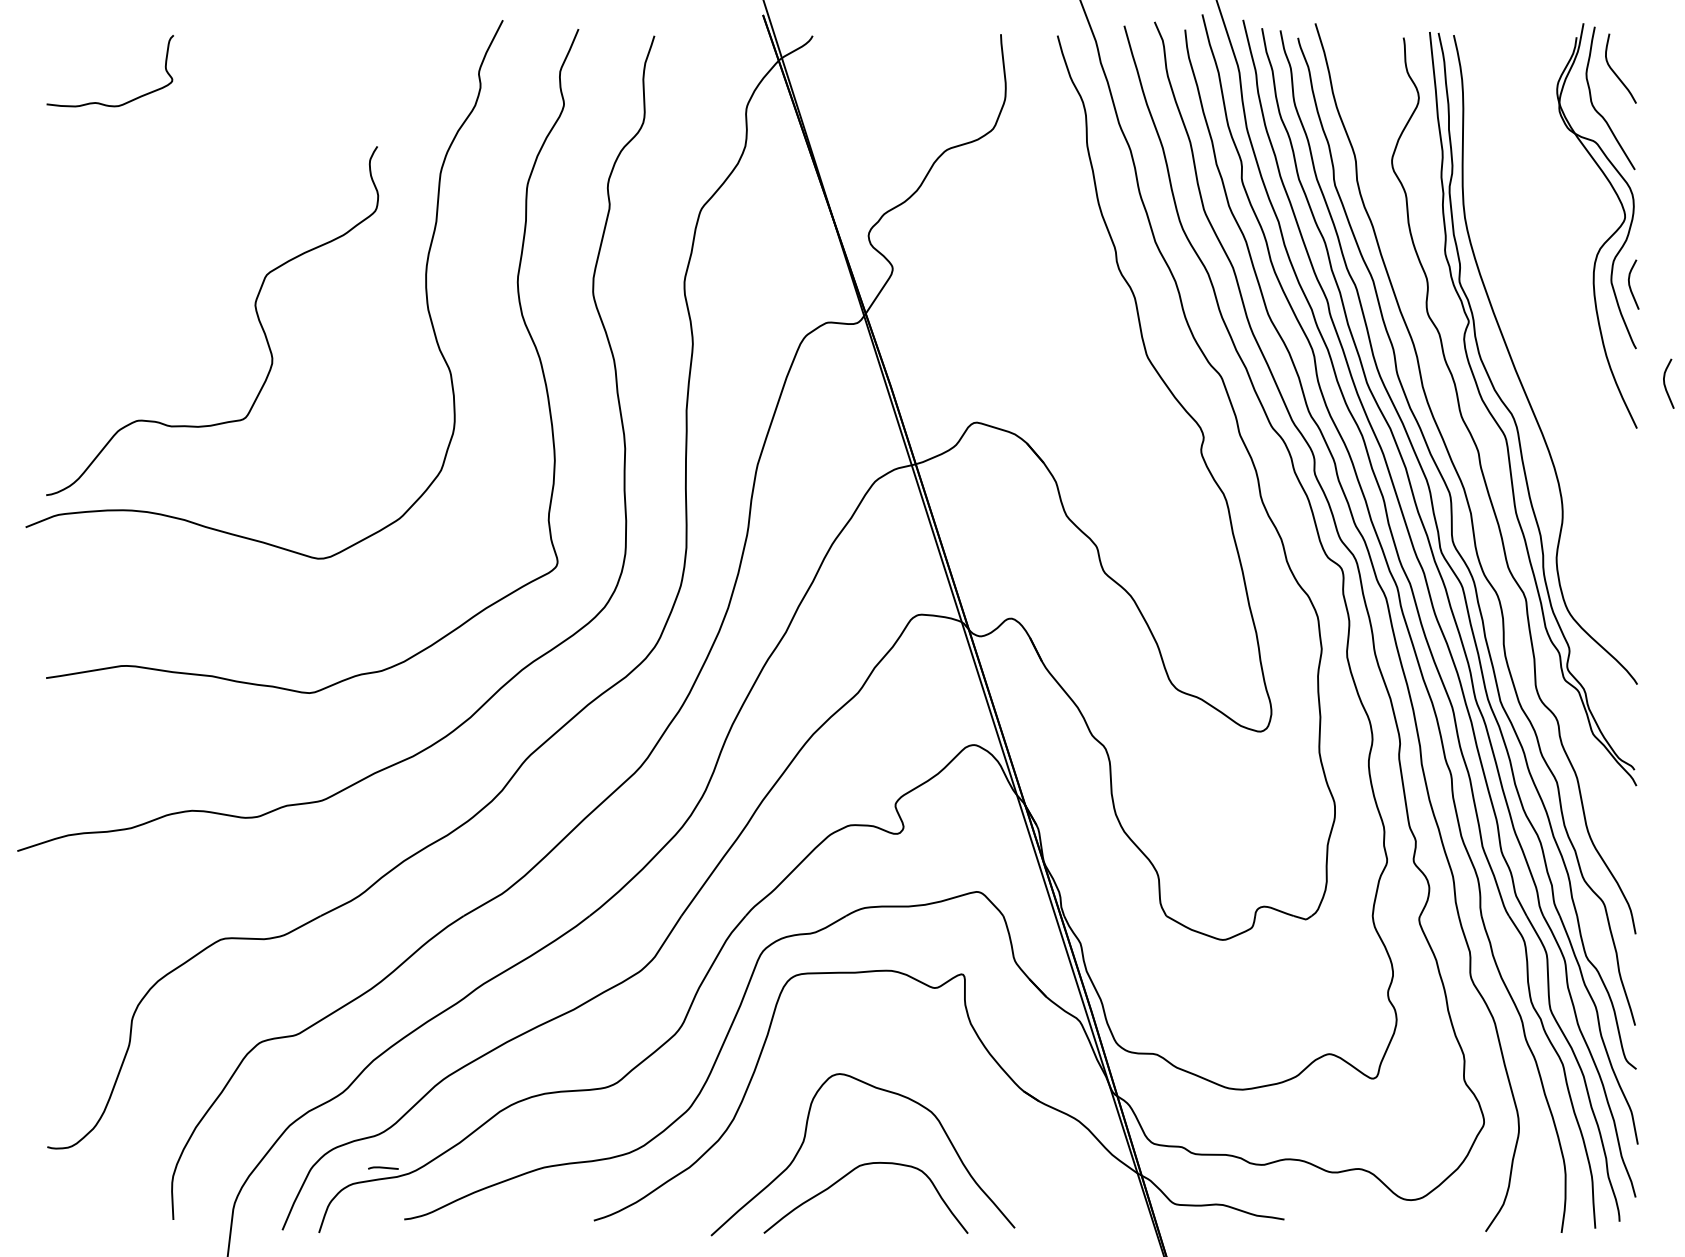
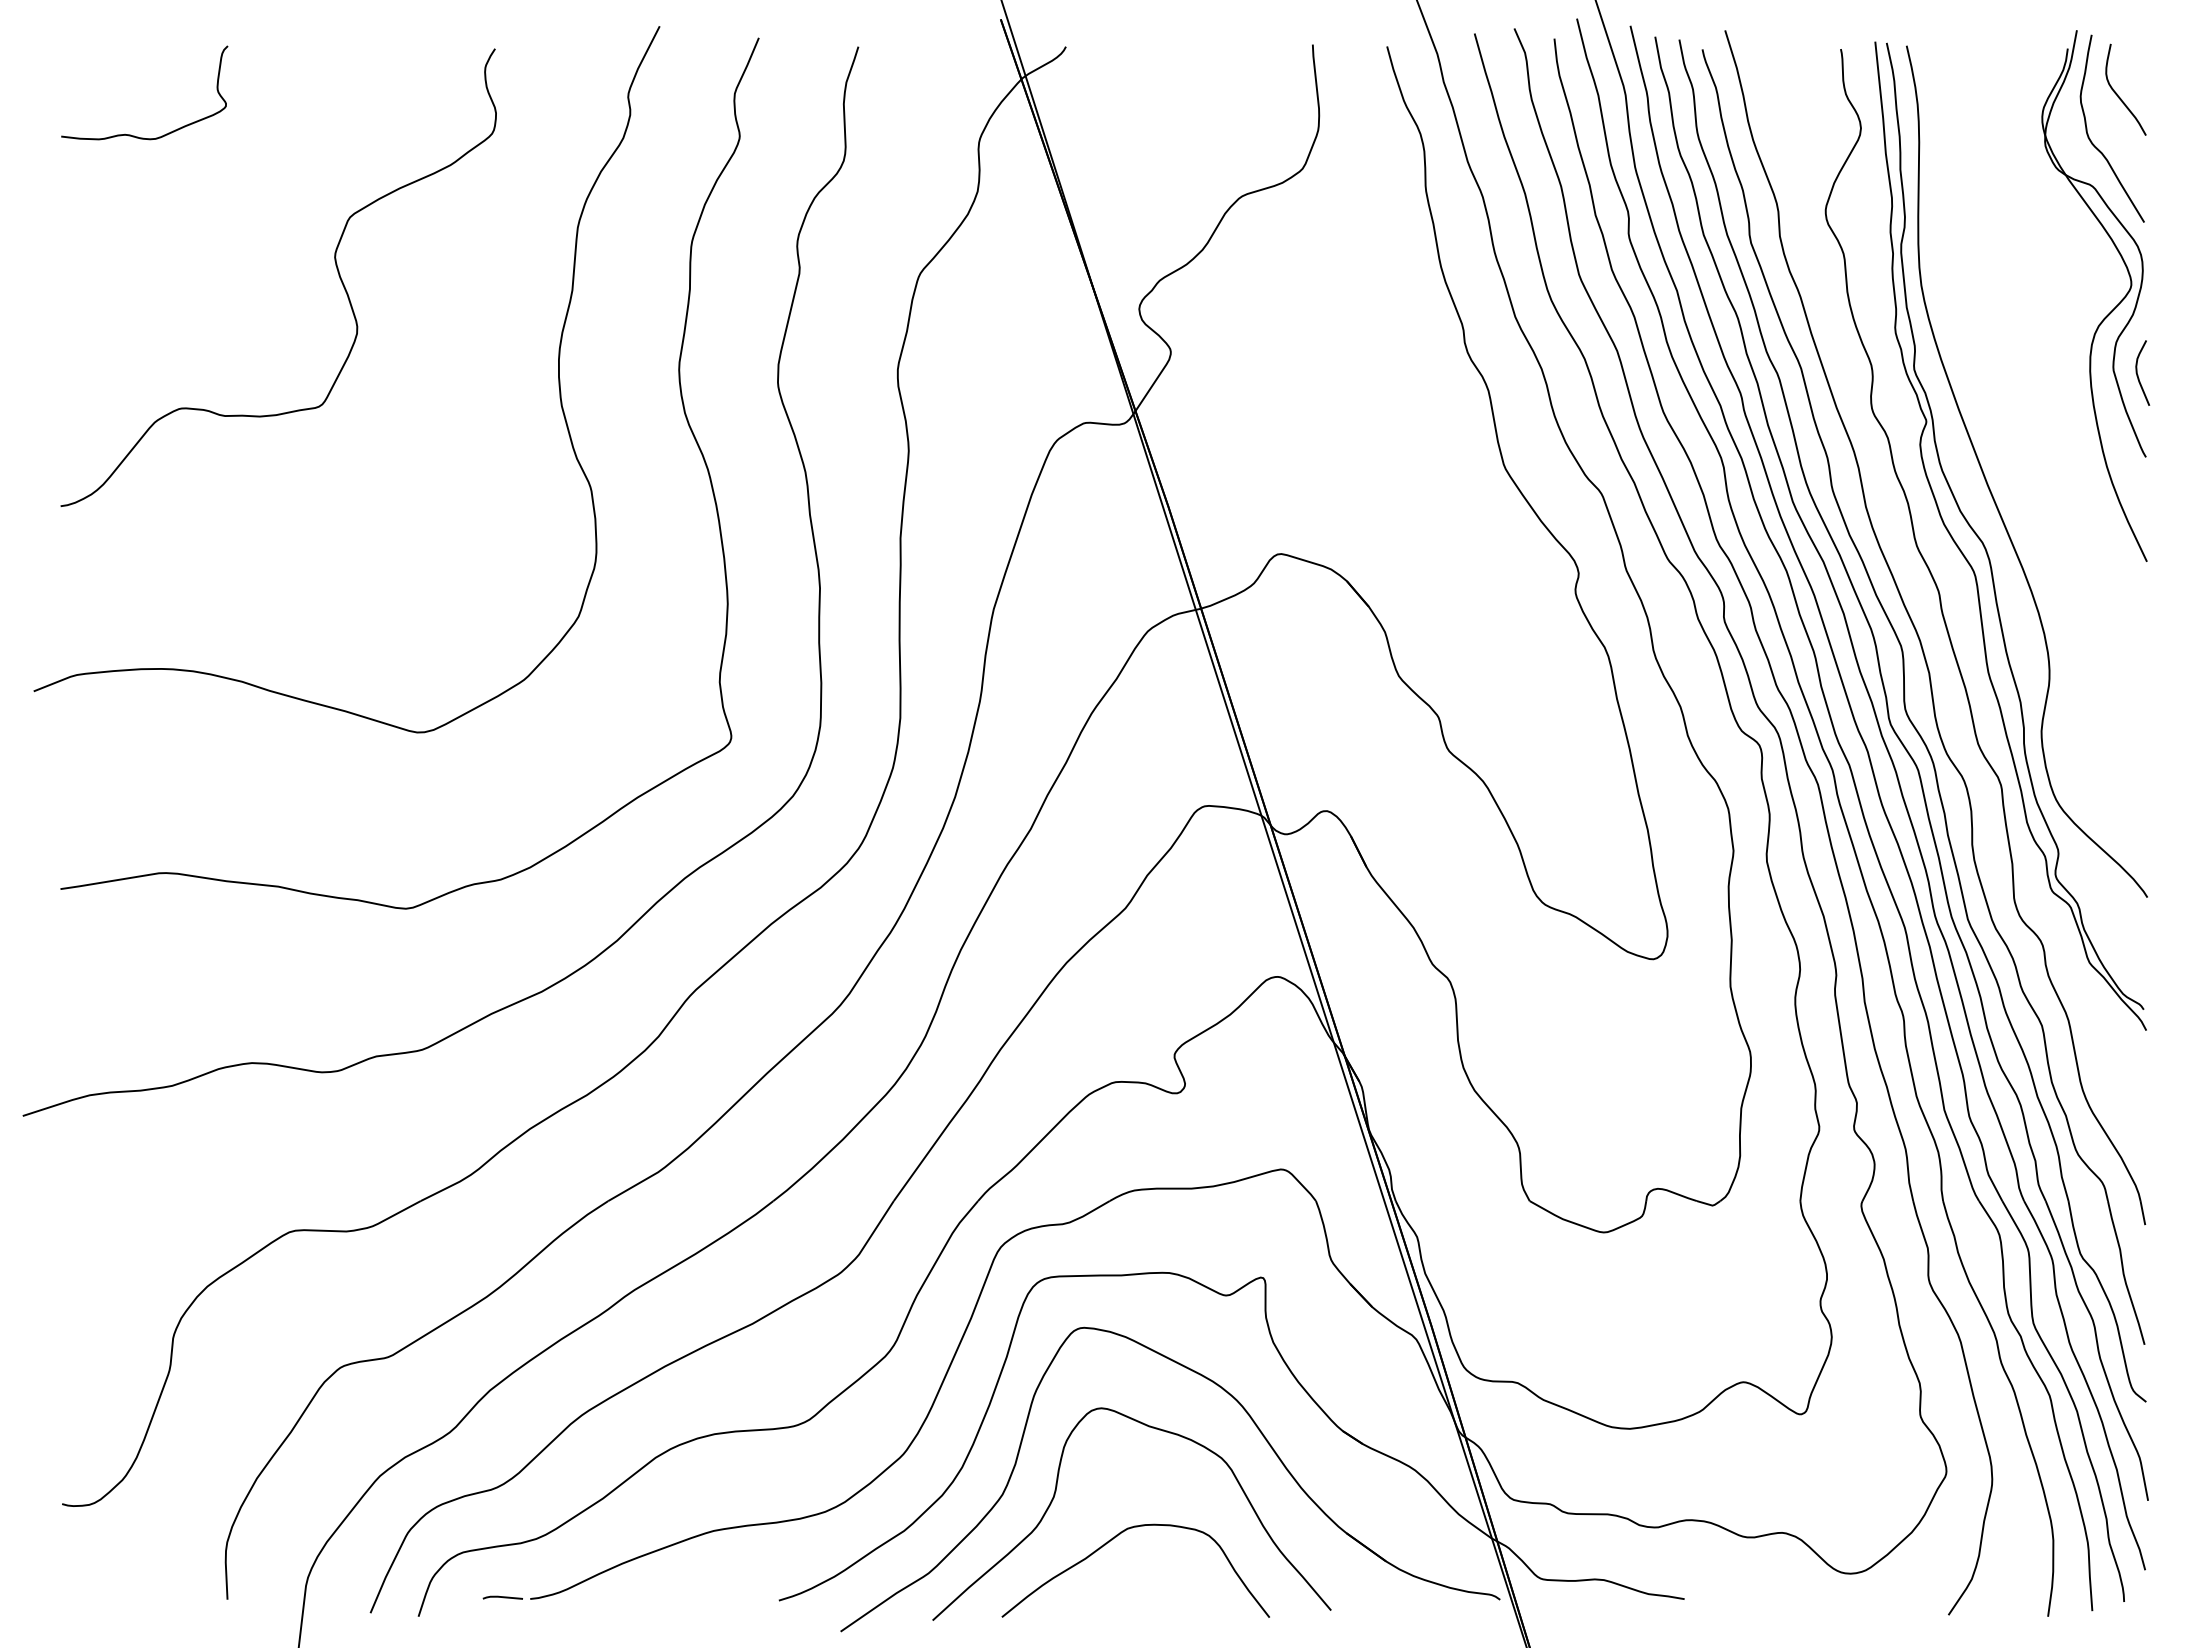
curve: (254, 308) -> (334, 261), moved
curve: (1665, 384) -> (2184, 504), removed
part: (955, 1085) -> (1253, 1423), added
line: (383, 1167) -> (502, 1597), moved

